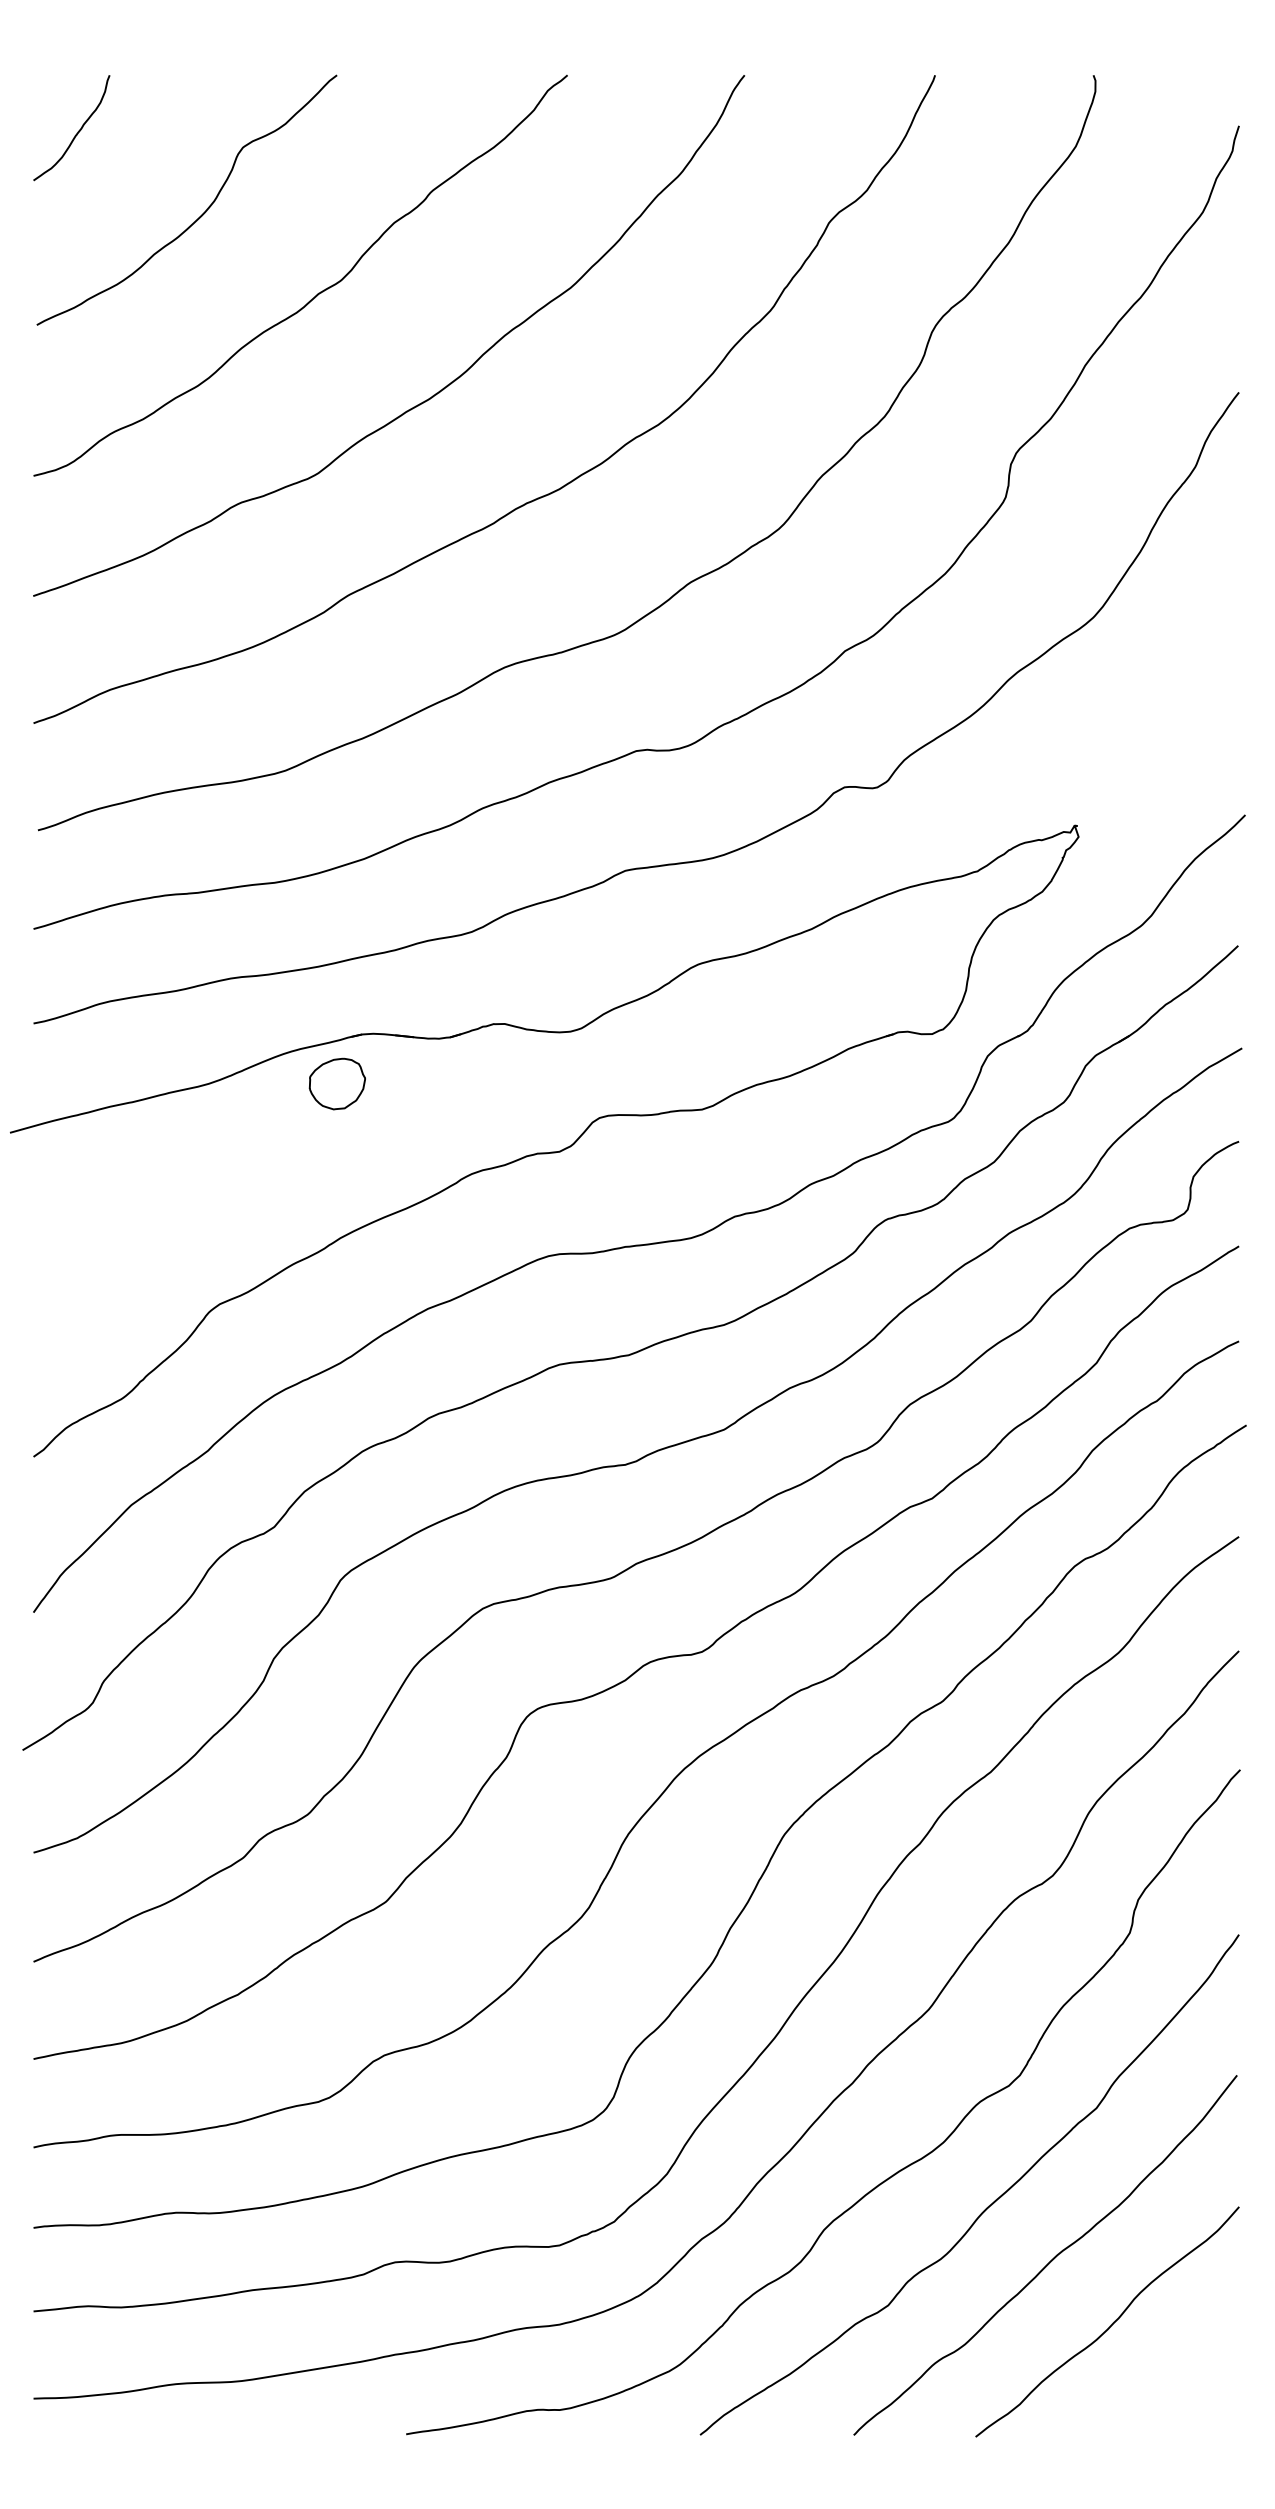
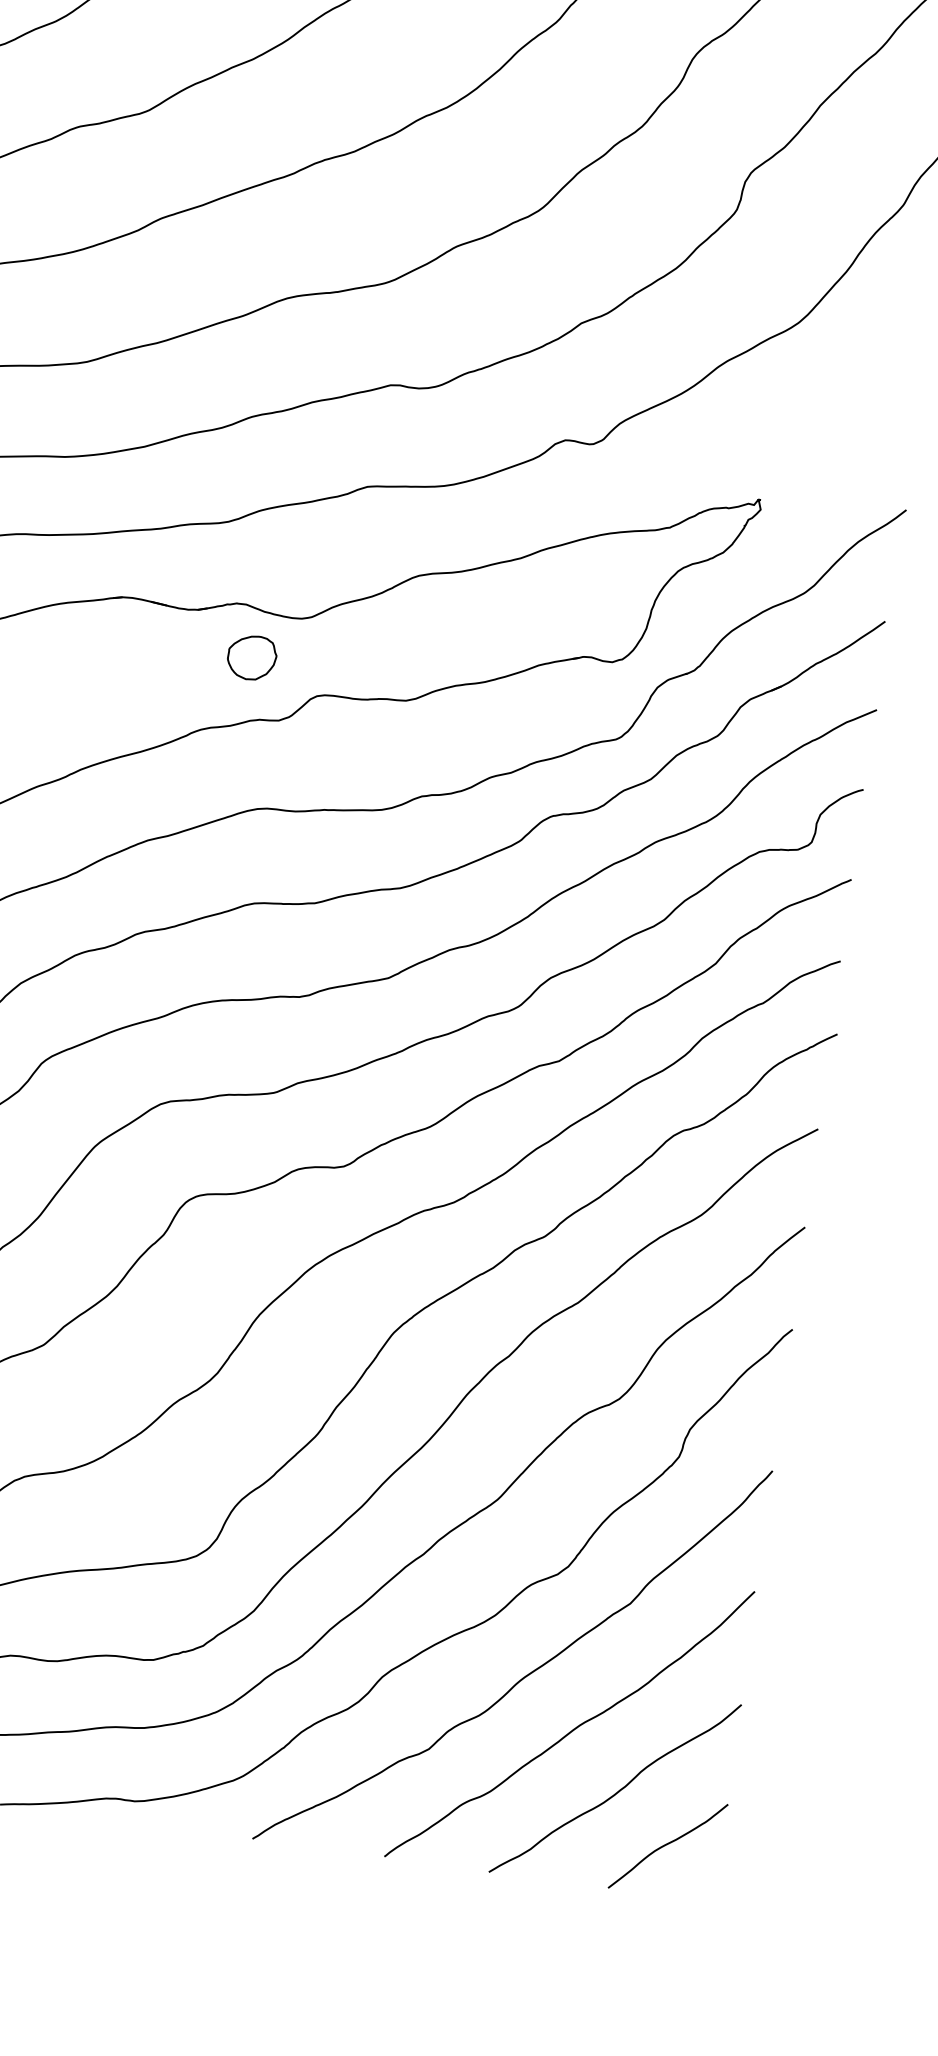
part: (336, 1083) -> (251, 657), moved
curve: (1176, 2378) -> (668, 1844), added

